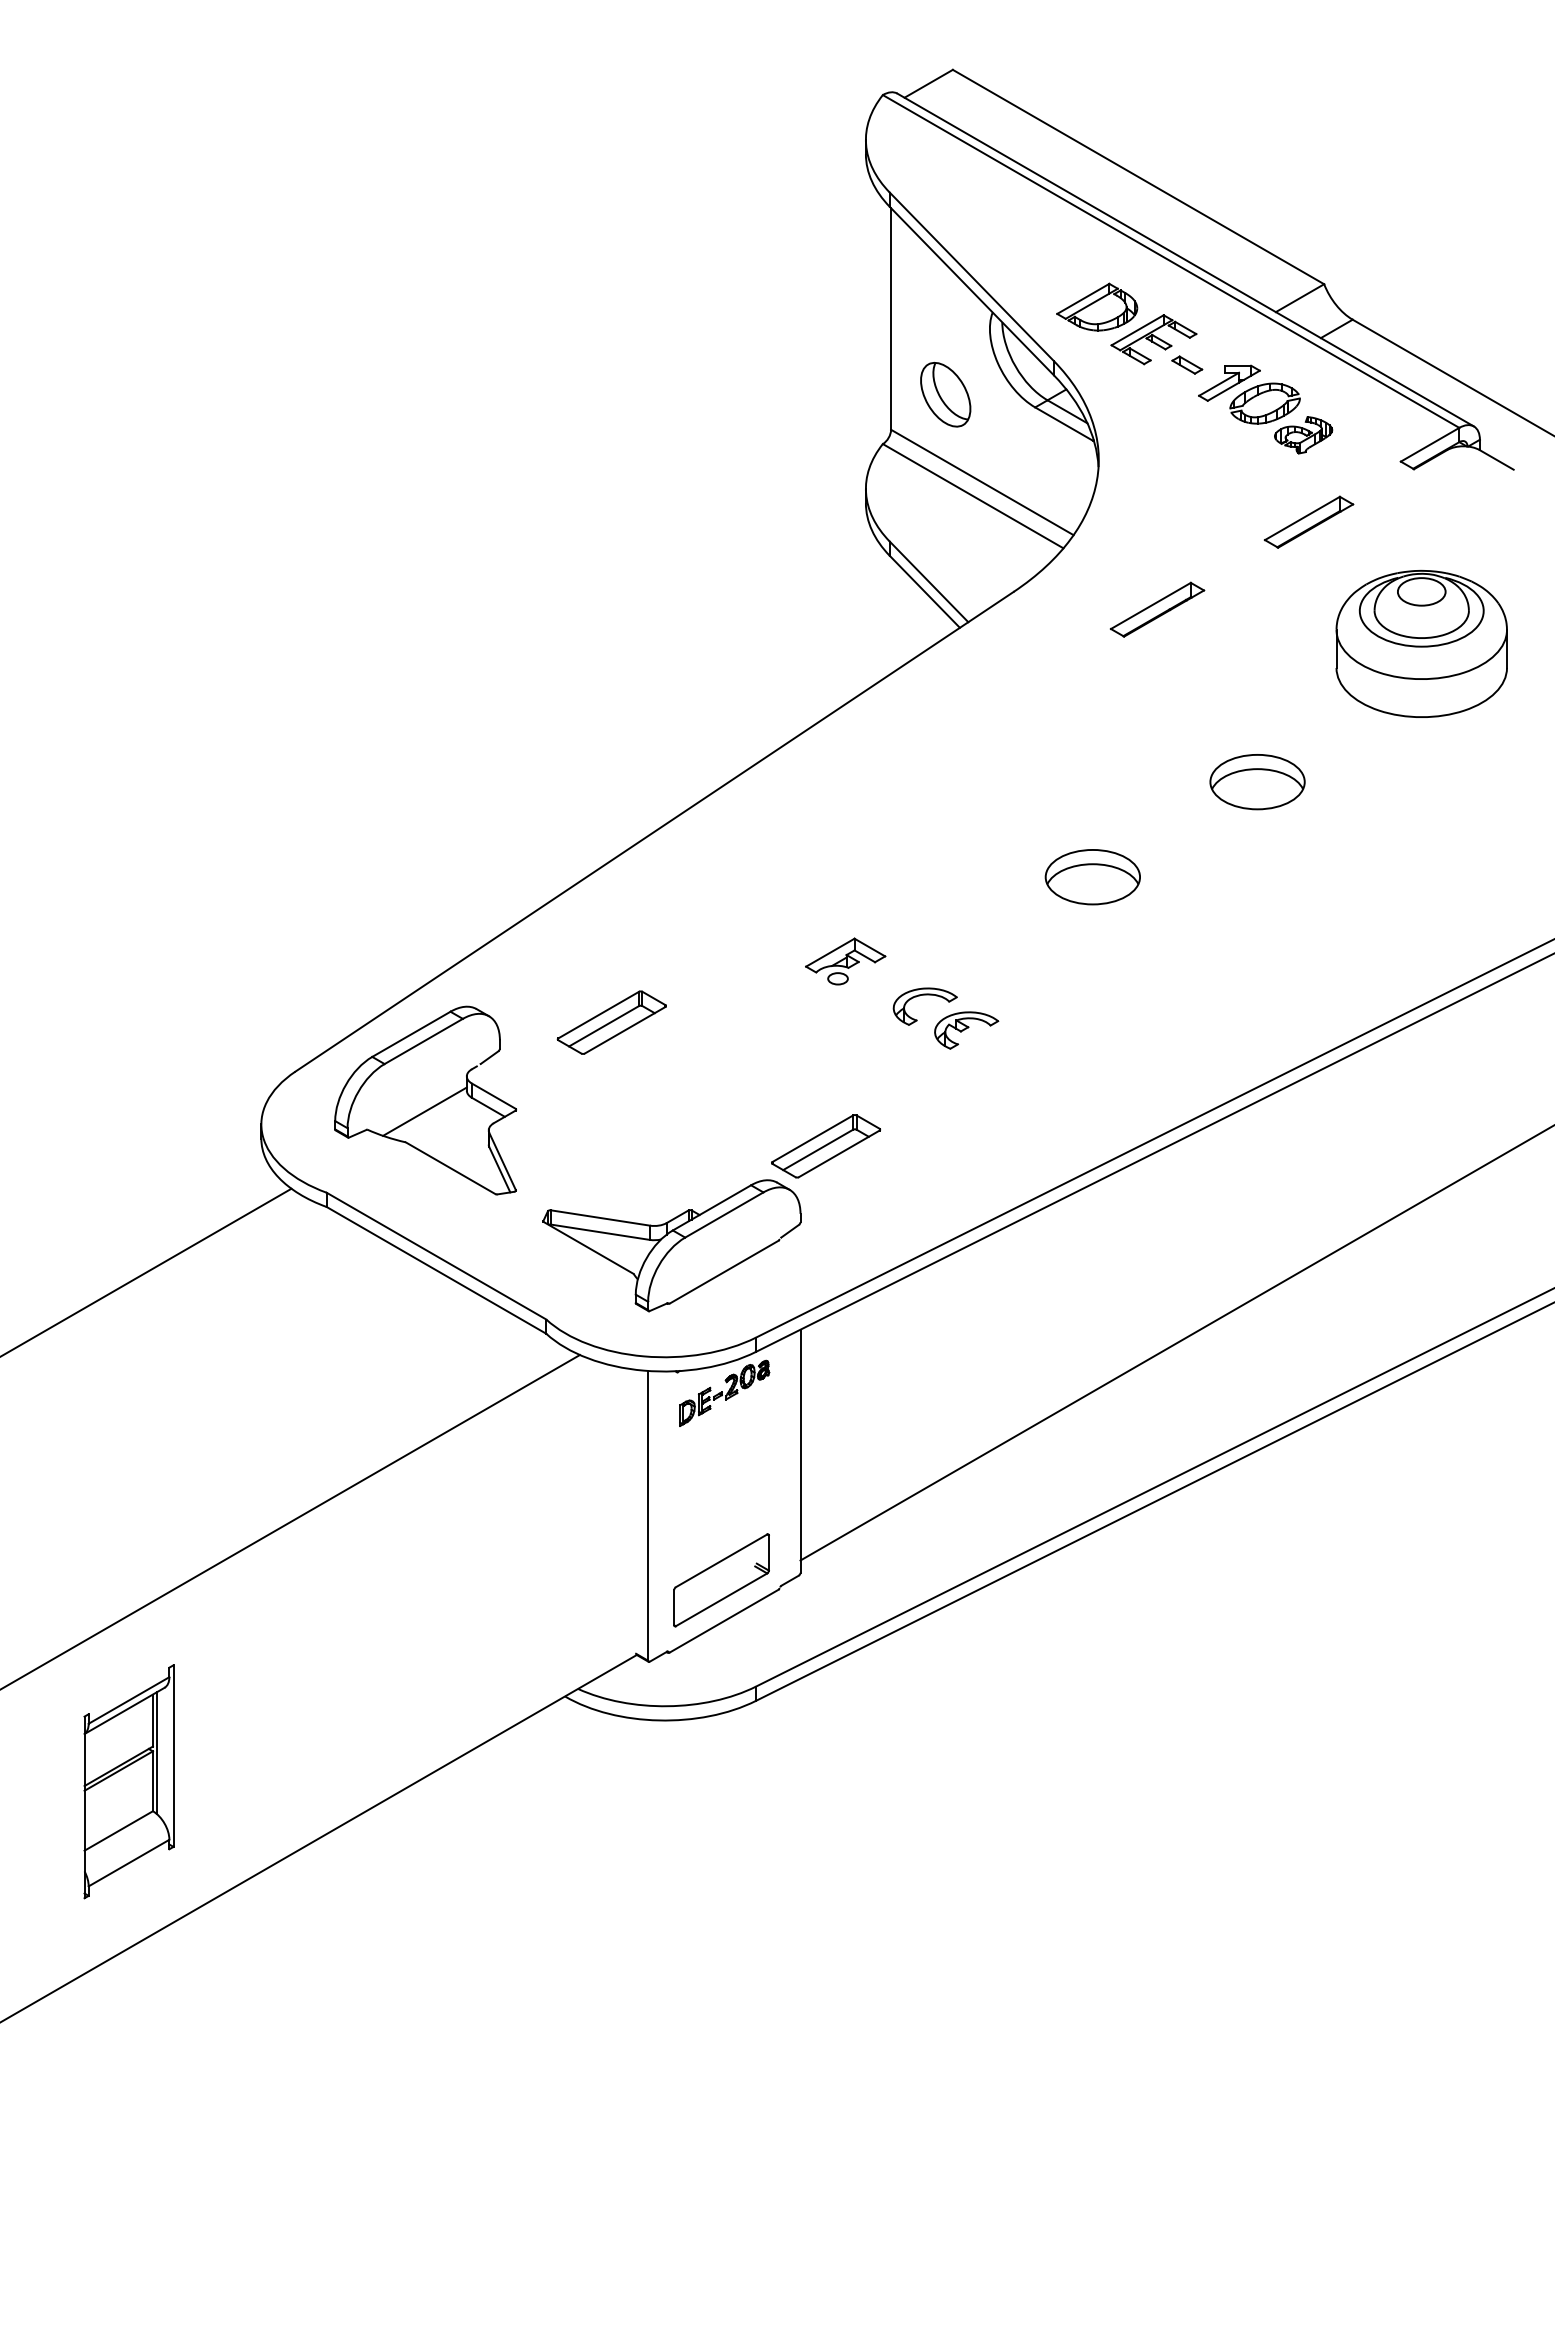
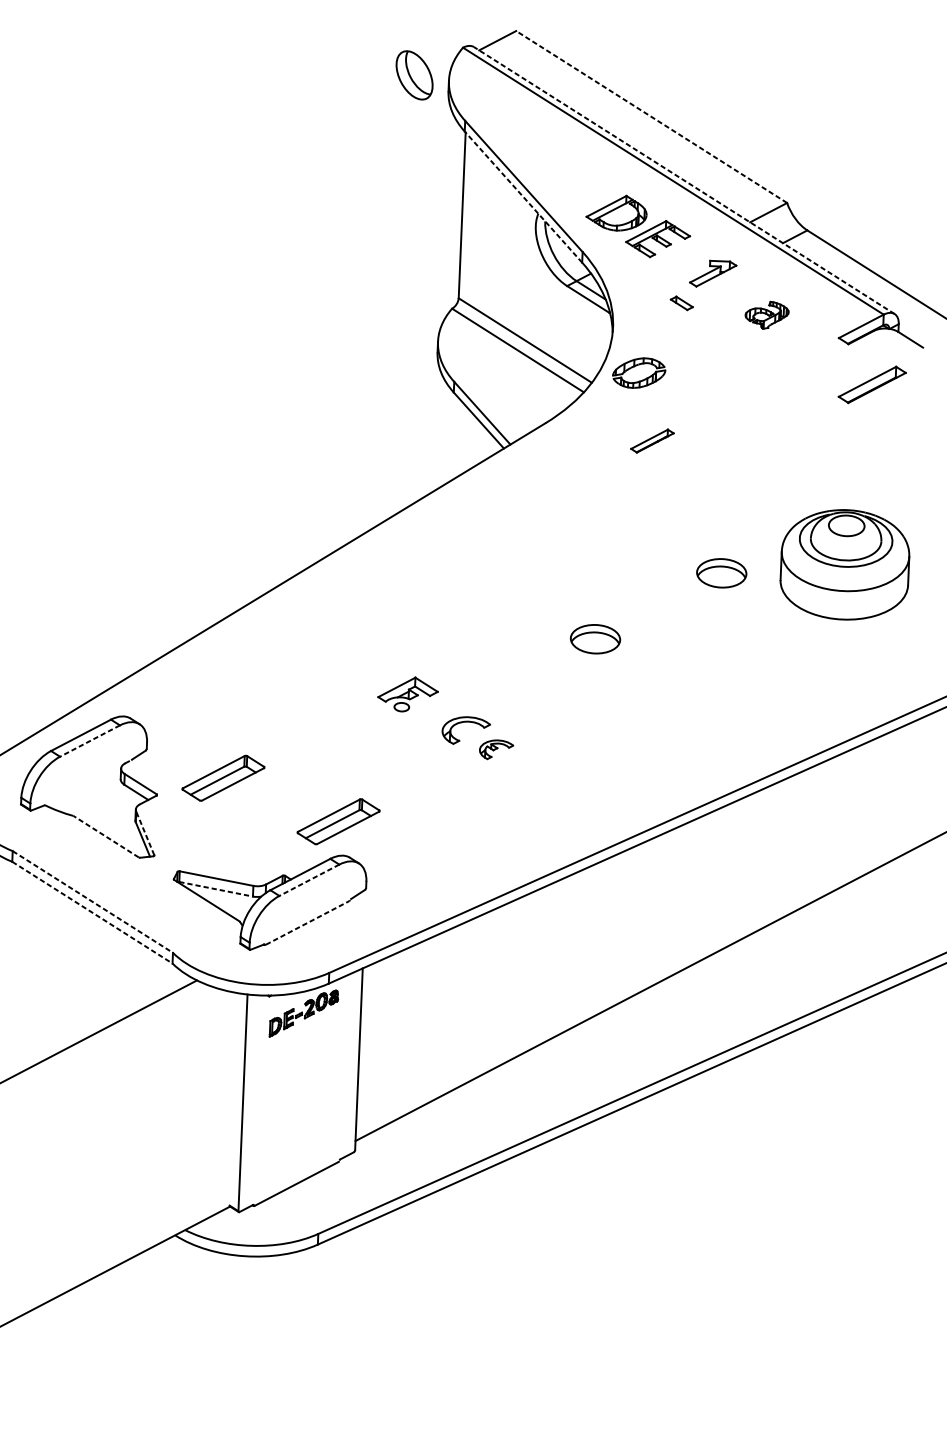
line: (1138, 176) -> (651, 116), solid -> dashed
line: (1185, 260) -> (684, 180), solid -> dashed
line: (971, 291) -> (523, 197), solid -> dashed
part: (1187, 364) -> (682, 302), moved
part: (945, 394) -> (414, 75), moved
part: (1259, 395) -> (635, 366), moved
part: (1308, 521) -> (871, 384), moved
part: (1157, 609) -> (652, 441), size x0.6
part: (1421, 643) -> (844, 564), moved
part: (1257, 782) -> (721, 573), size x0.7
part: (1092, 877) -> (595, 639), size x0.7
part: (611, 1022) -> (223, 778), moved
part: (966, 1030) -> (496, 749), size x0.7
line: (423, 1041) -> (89, 741), solid -> dashed
line: (424, 1111) -> (88, 793), removed
part: (825, 1146) -> (338, 821), moved
line: (502, 1161) -> (145, 833), solid -> dashed
line: (450, 1168) -> (106, 836), solid -> dashed
line: (723, 1215) -> (308, 880), solid -> dashed
line: (600, 1232) -> (216, 889), solid -> dashed
line: (436, 1256) -> (92, 902), solid -> dashed
line: (436, 1270) -> (92, 912), solid -> dashed
line: (724, 1272) -> (307, 923), solid -> dashed
part: (721, 1580) -> (295, 1153), removed

